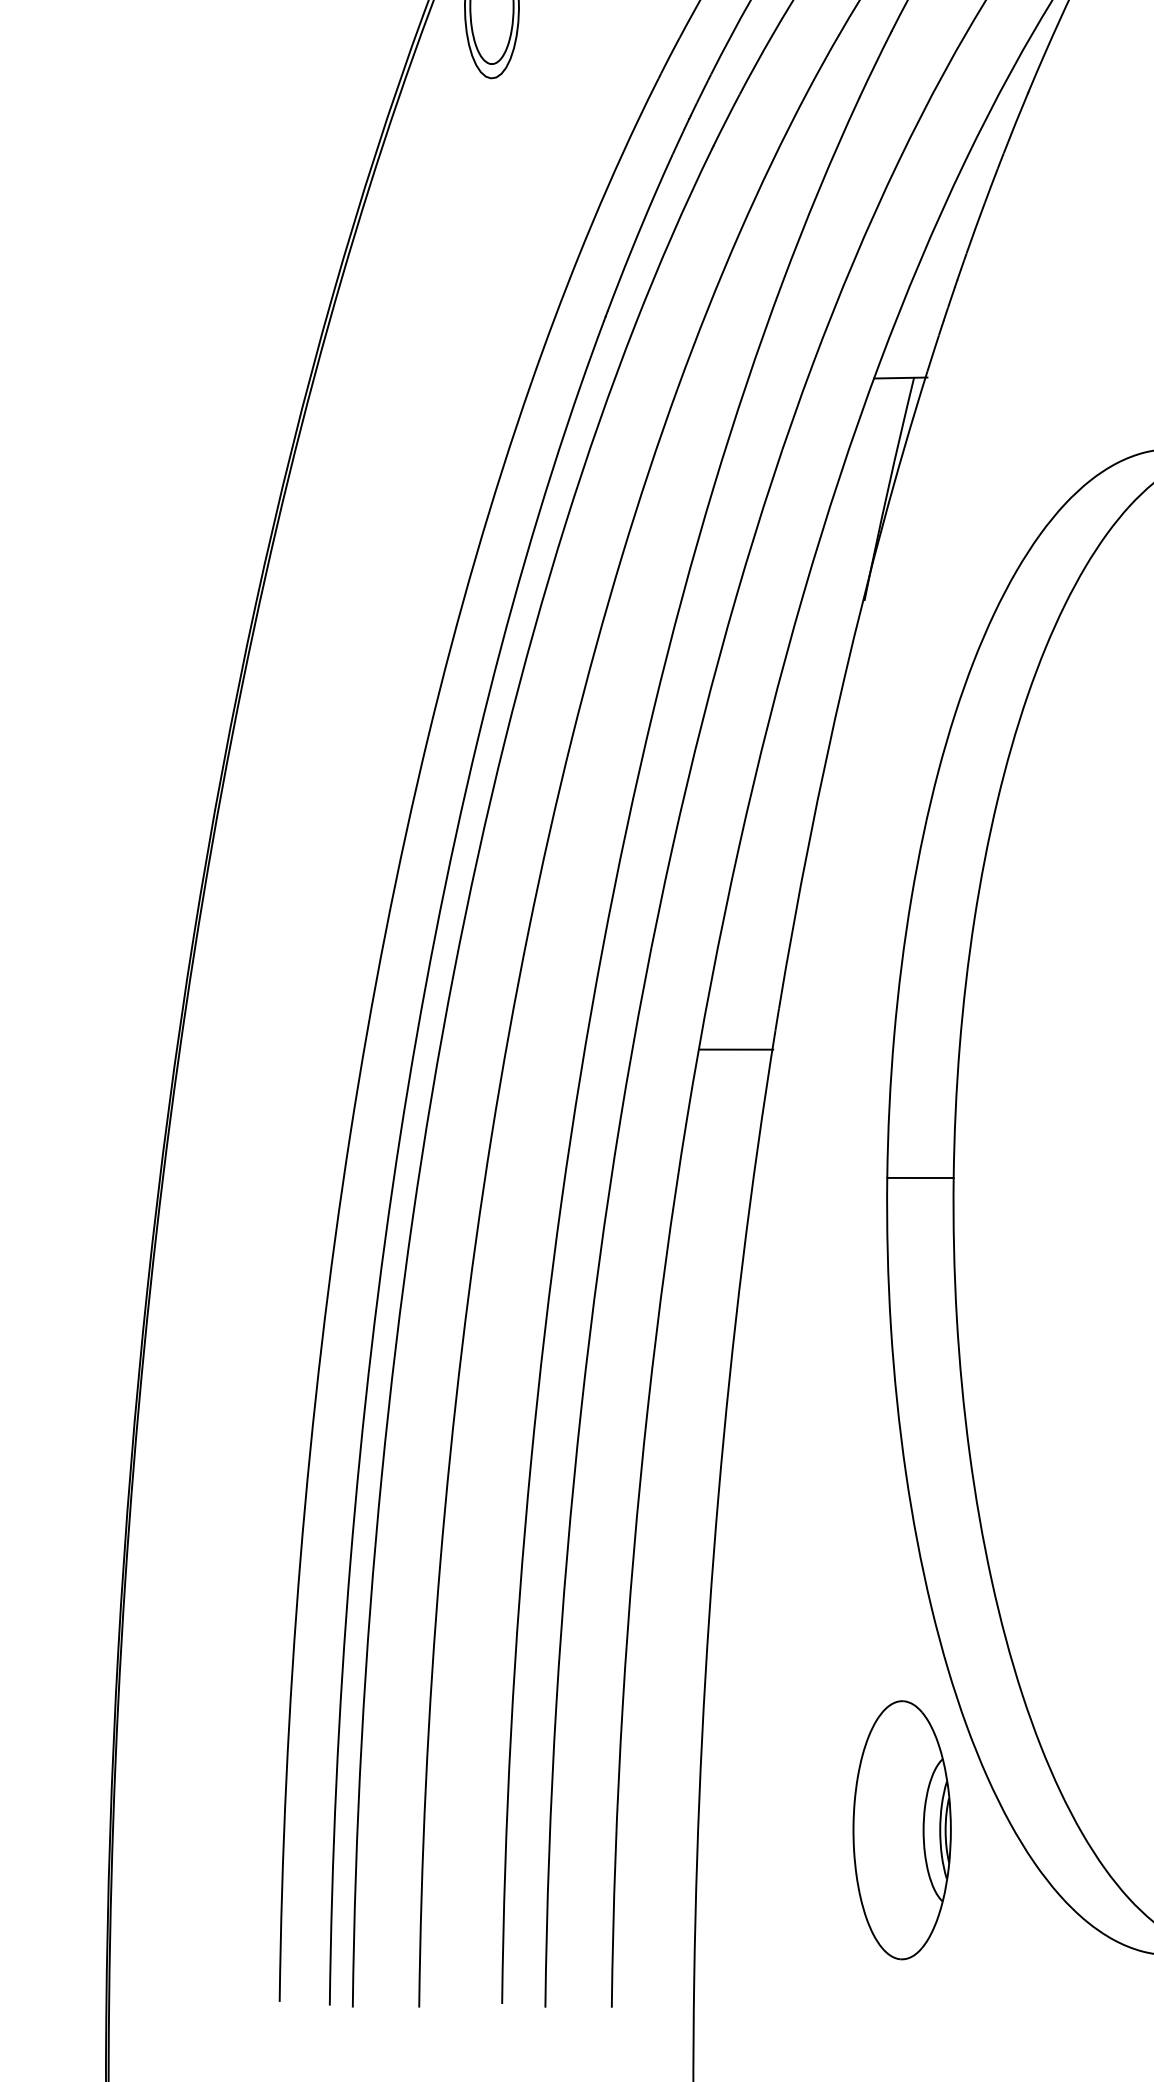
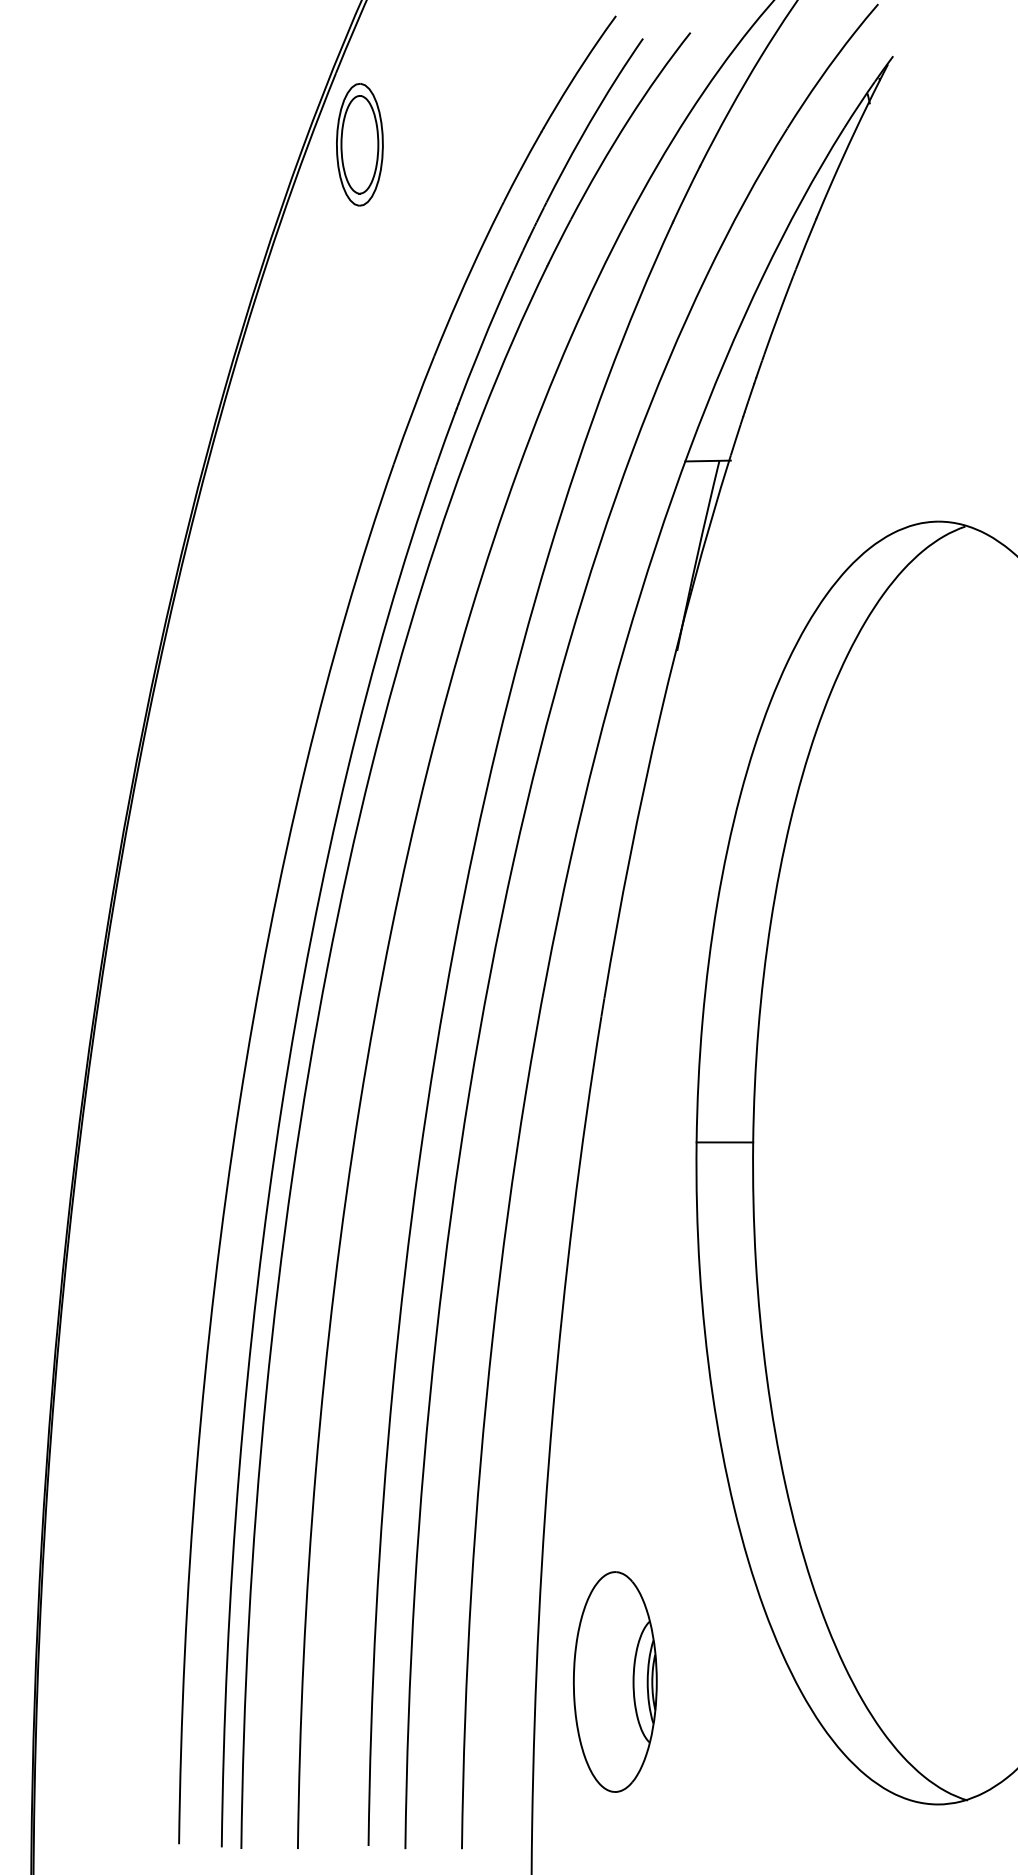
line: (735, 1050) -> (567, 1033), removed
part: (902, 1829) -> (615, 1681), moved

